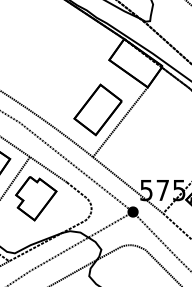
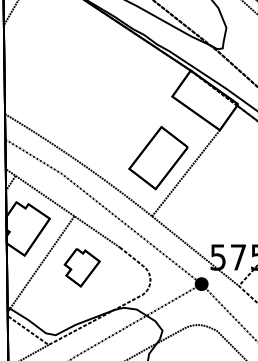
part: (36, 198) -> (82, 267), size x0.7

